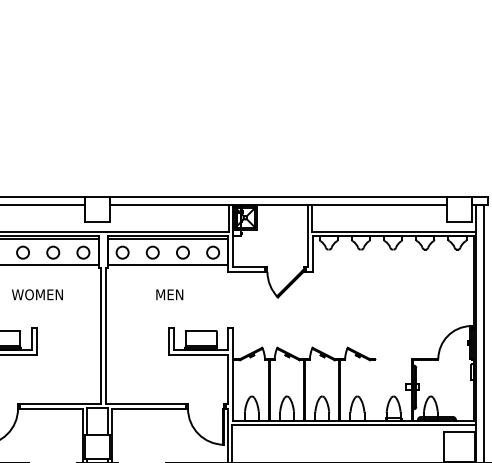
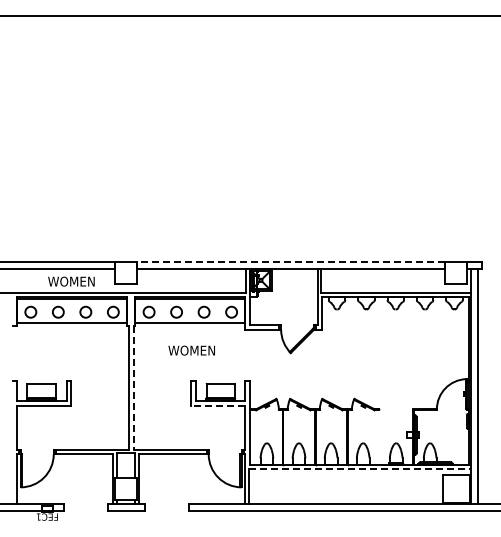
line: (277, 197) -> (290, 261), solid -> dashed
text: (37, 294) -> (71, 281), moved
text: (169, 294) -> (191, 350), MEN -> WOMEN
line: (105, 335) -> (133, 387), solid -> dashed
line: (197, 354) -> (217, 405), solid -> dashed
line: (353, 425) -> (359, 469), solid -> dashed

